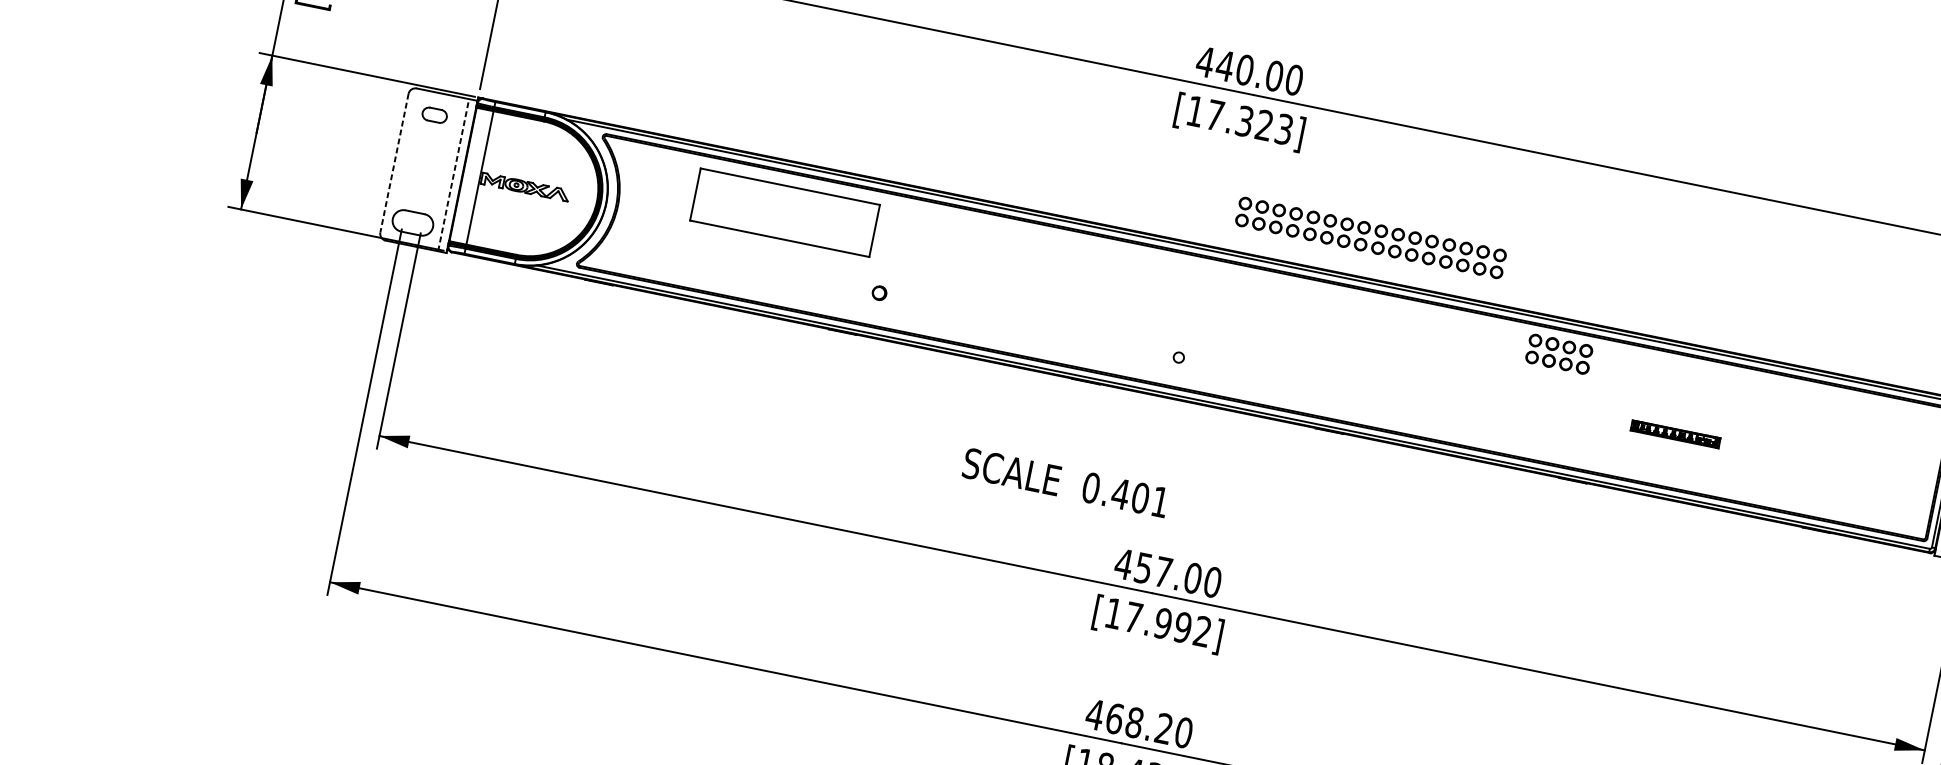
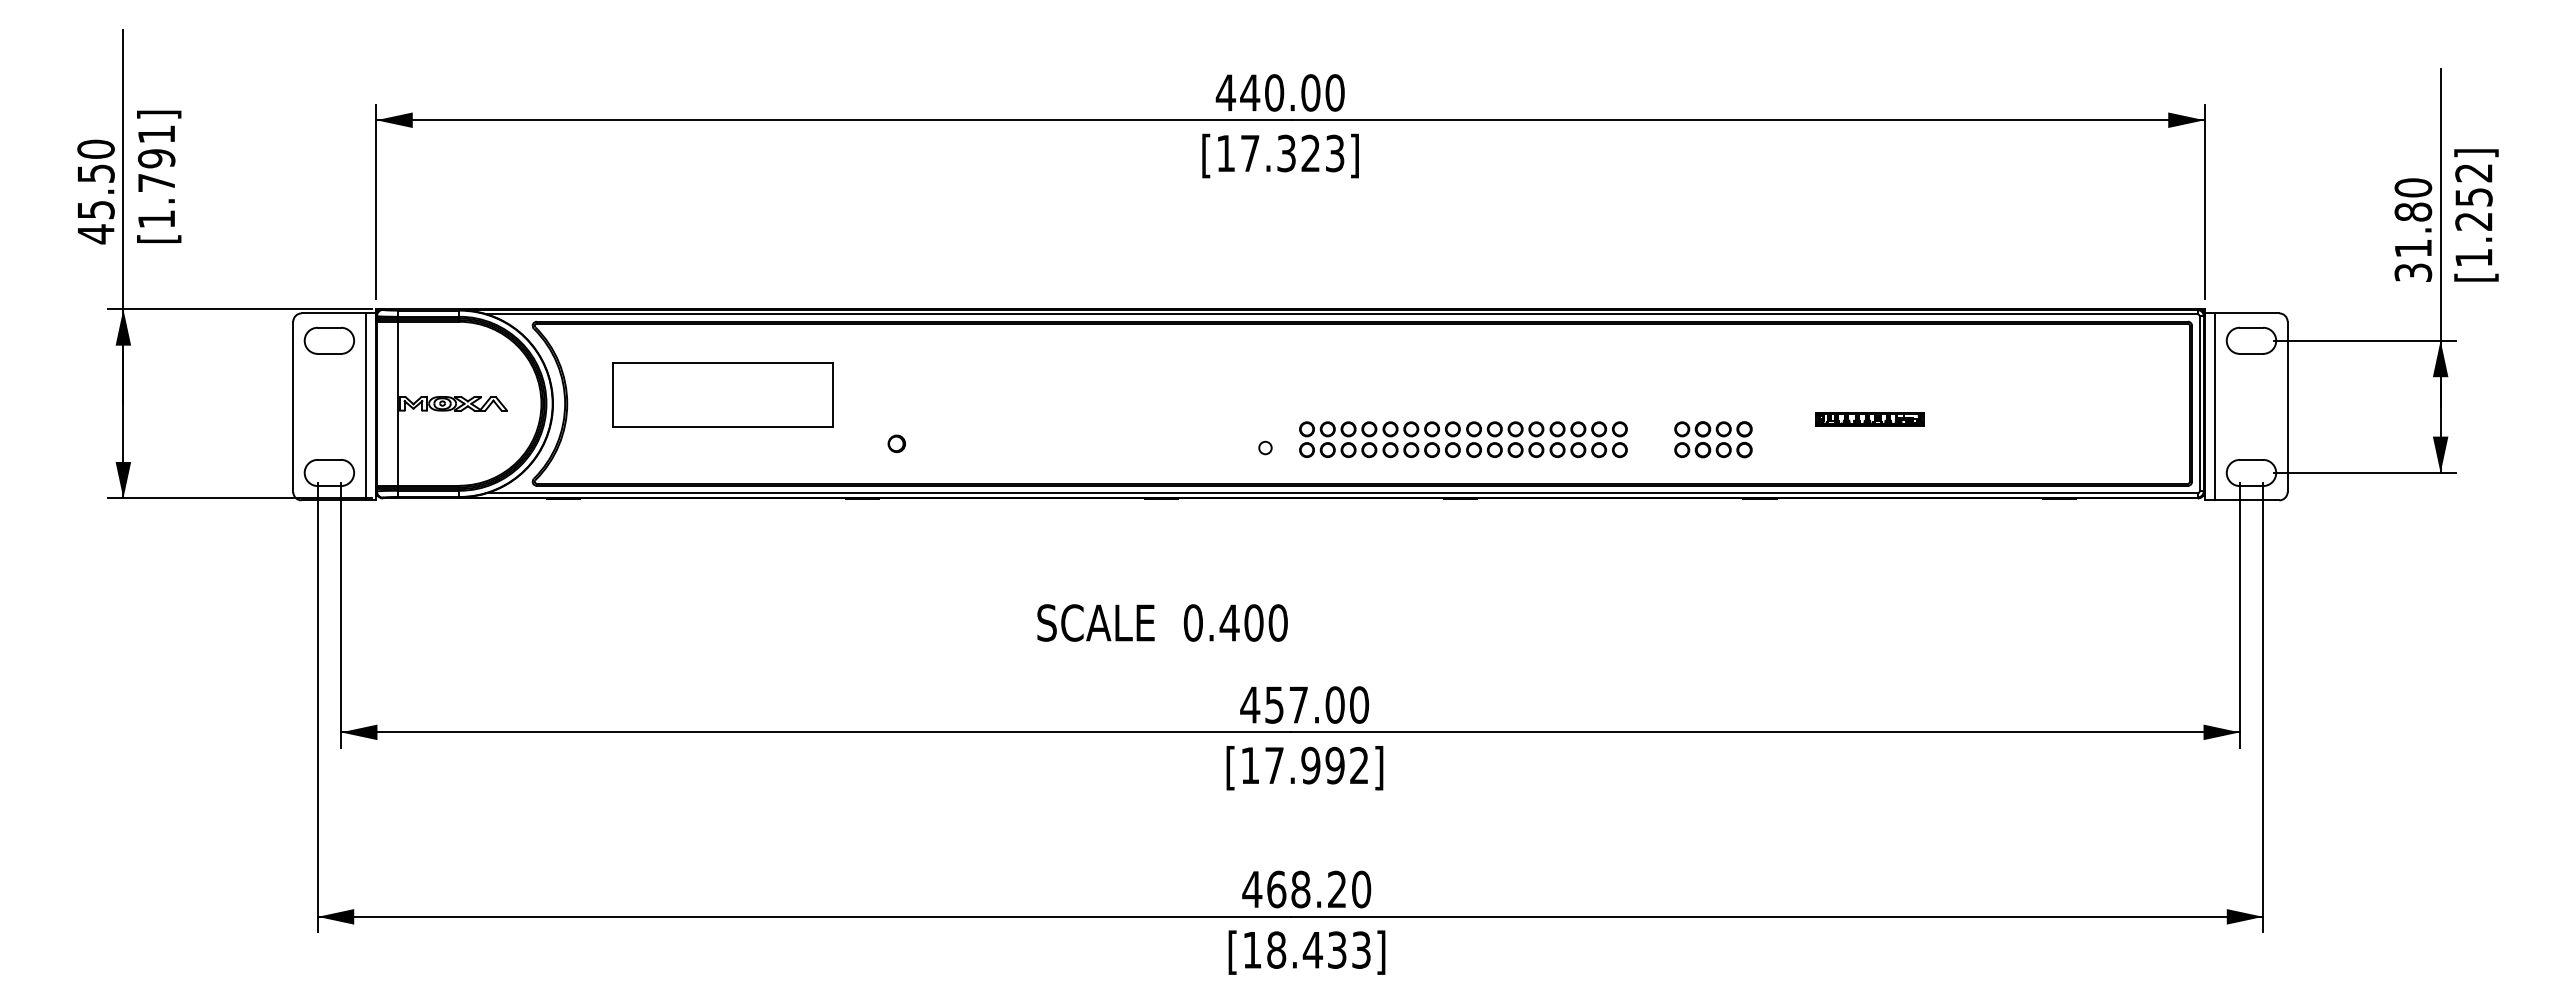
part: (434, 114) -> (328, 340), size x1.67
line: (394, 163) -> (293, 407), dashed -> solid
line: (453, 174) -> (365, 406), dashed -> solid
part: (784, 212) -> (722, 394), moved
part: (1367, 232) -> (1458, 434), moved
part: (1556, 349) -> (1709, 434), moved
text: (1159, 501) -> (1277, 622), 0.401 -> 0.400

